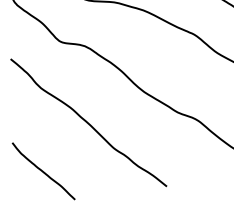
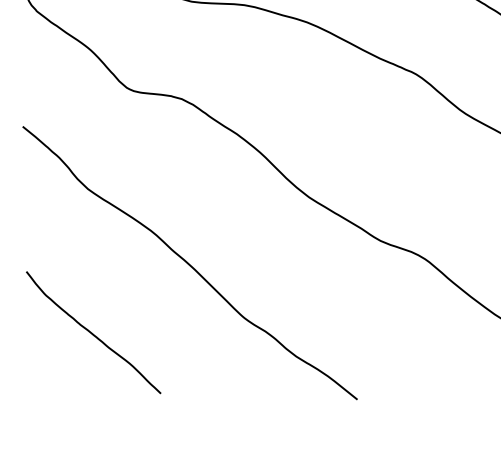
curve: (43, 171) -> (93, 333), moved

